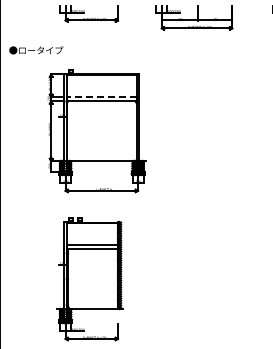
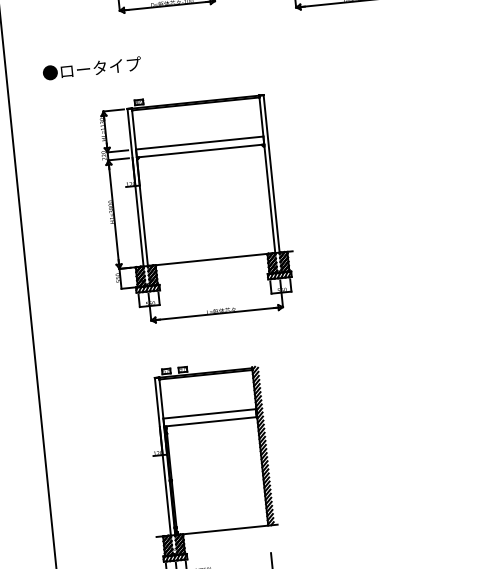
text: (36, 50) -> (92, 68), moved
line: (101, 96) -> (199, 142), dashed -> solid

